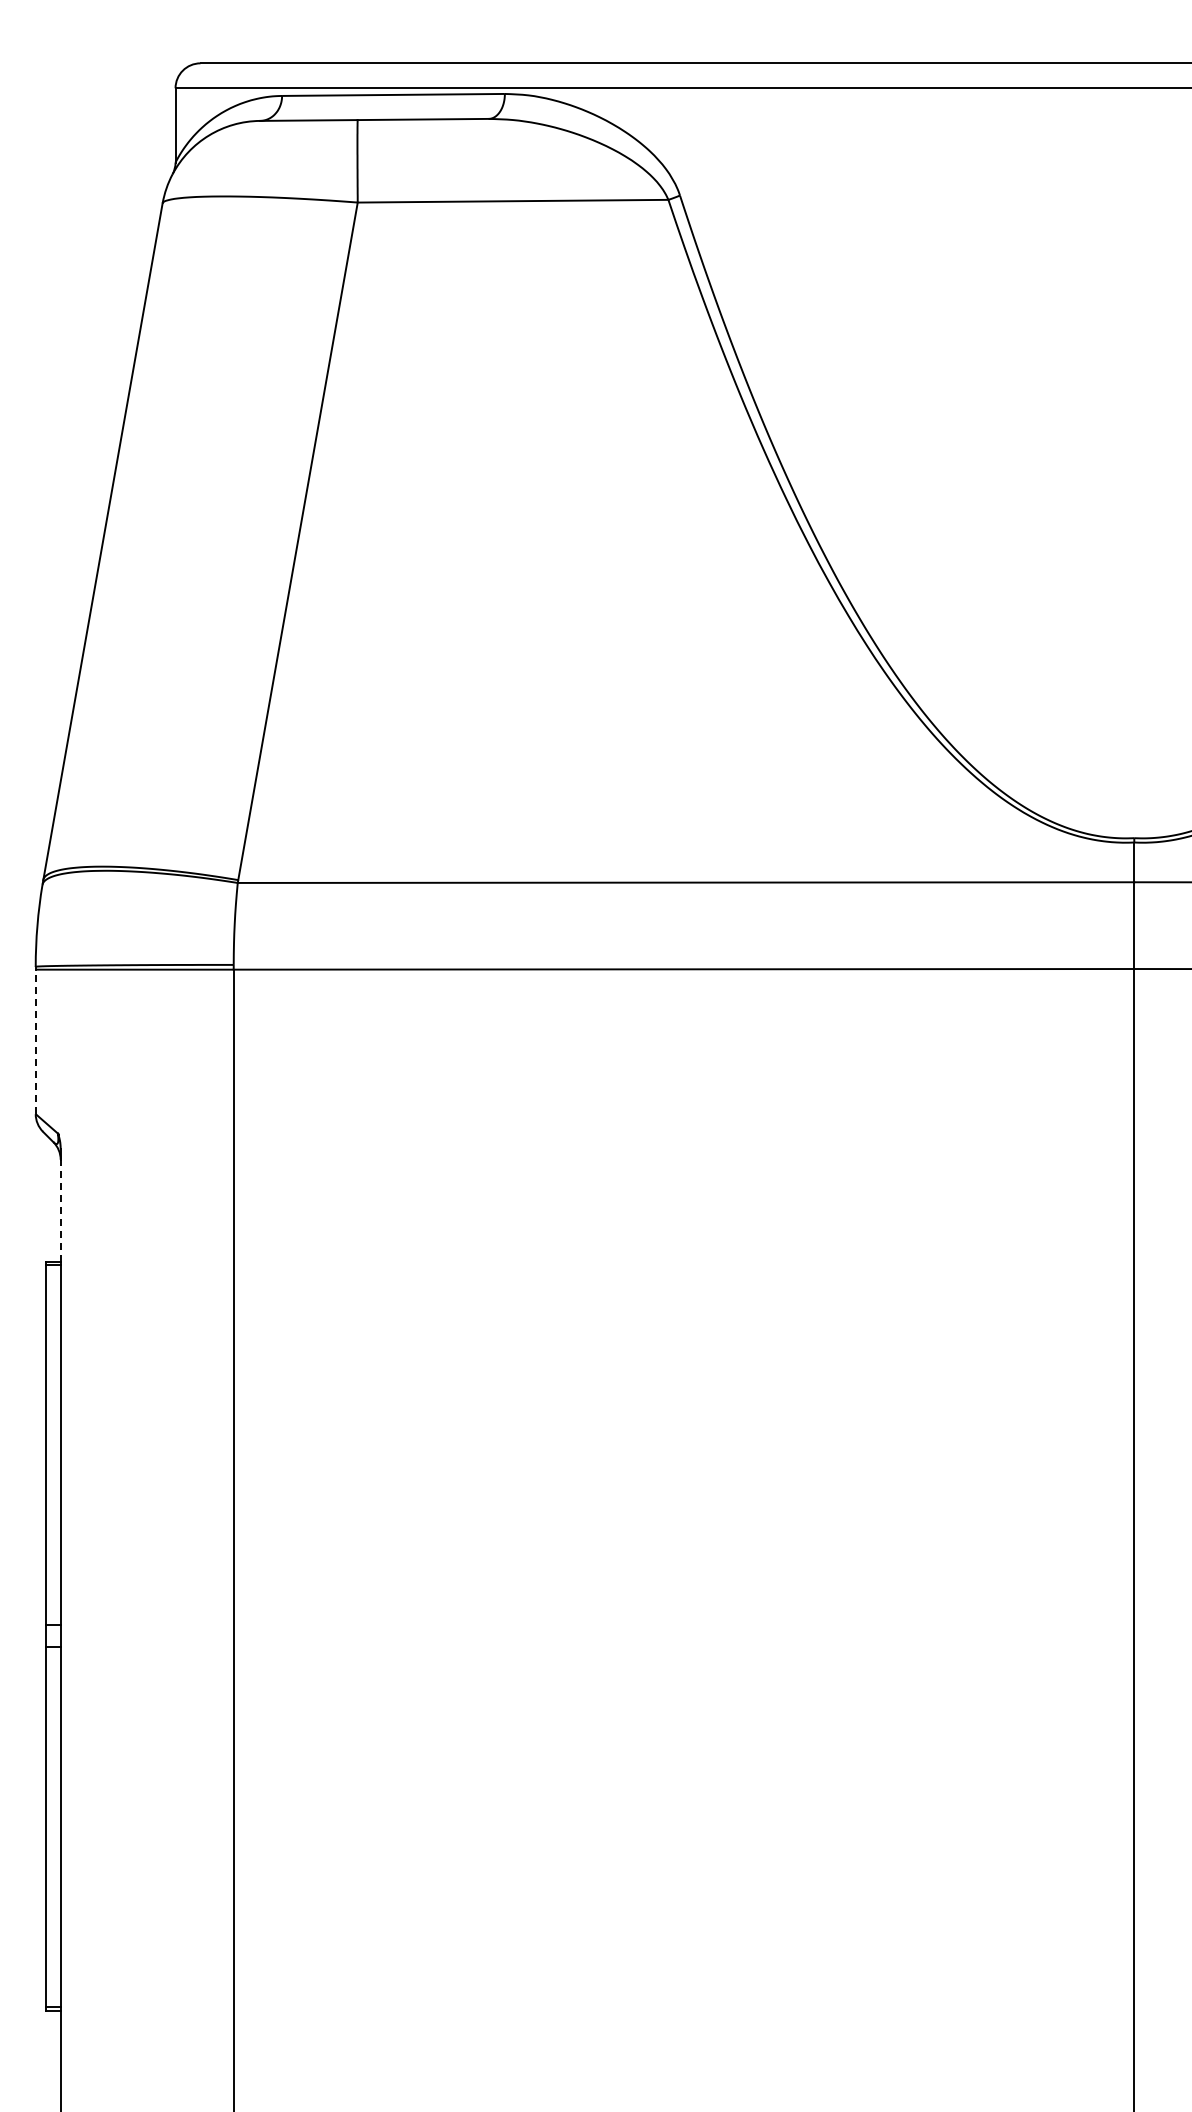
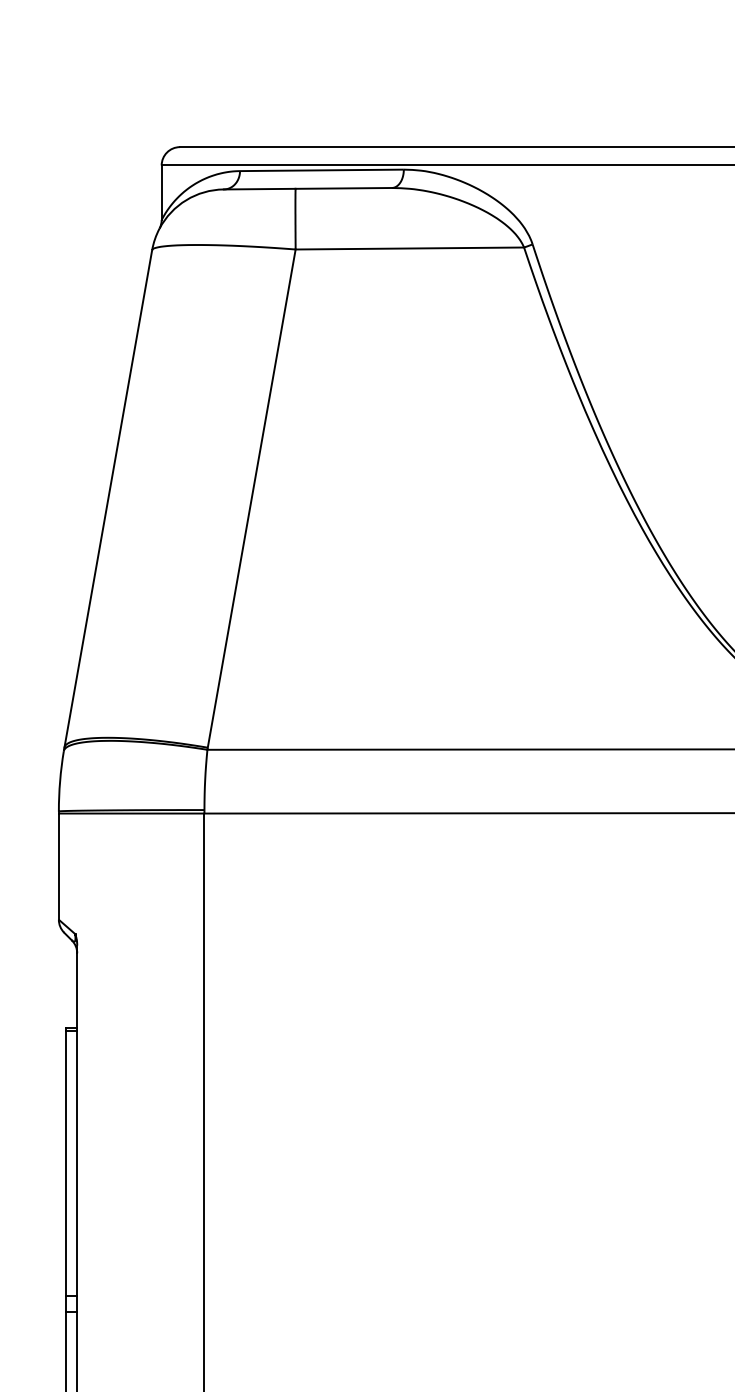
line: (35, 1041) -> (58, 866), dashed -> solid
line: (60, 1210) -> (77, 990), dashed -> solid

